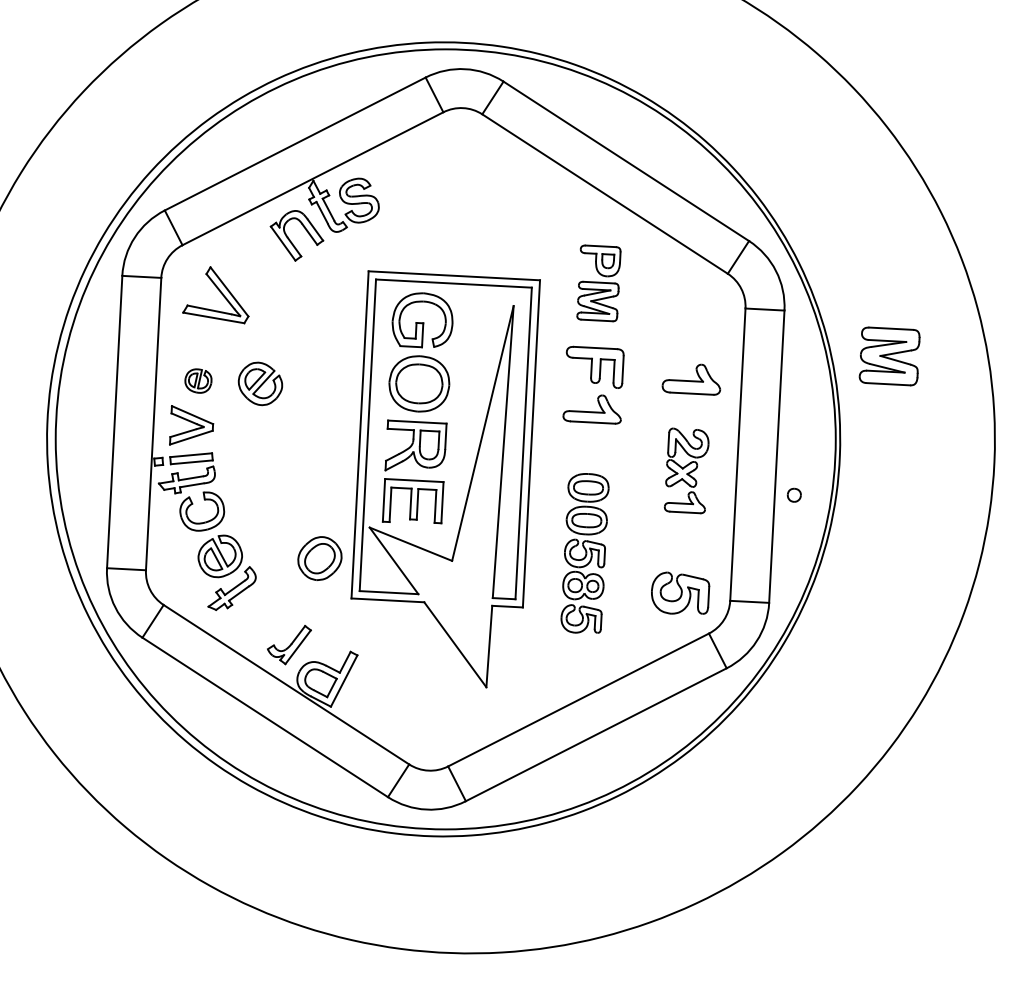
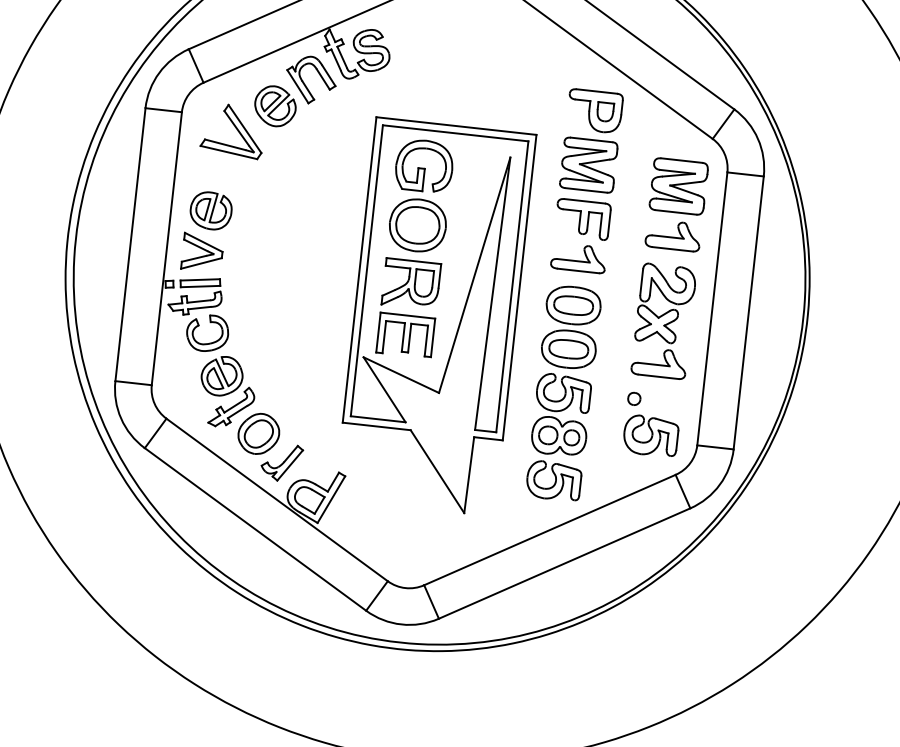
part: (598, 283) -> (591, 141), size x1.43
part: (889, 356) -> (678, 186), moved
part: (198, 380) -> (211, 210), size x1.67
part: (260, 383) -> (275, 105), moved
part: (686, 470) -> (663, 320), size x1.43
part: (793, 494) -> (633, 398), moved
part: (584, 553) -> (563, 393), size x1.43
part: (319, 558) -> (258, 433), moved

